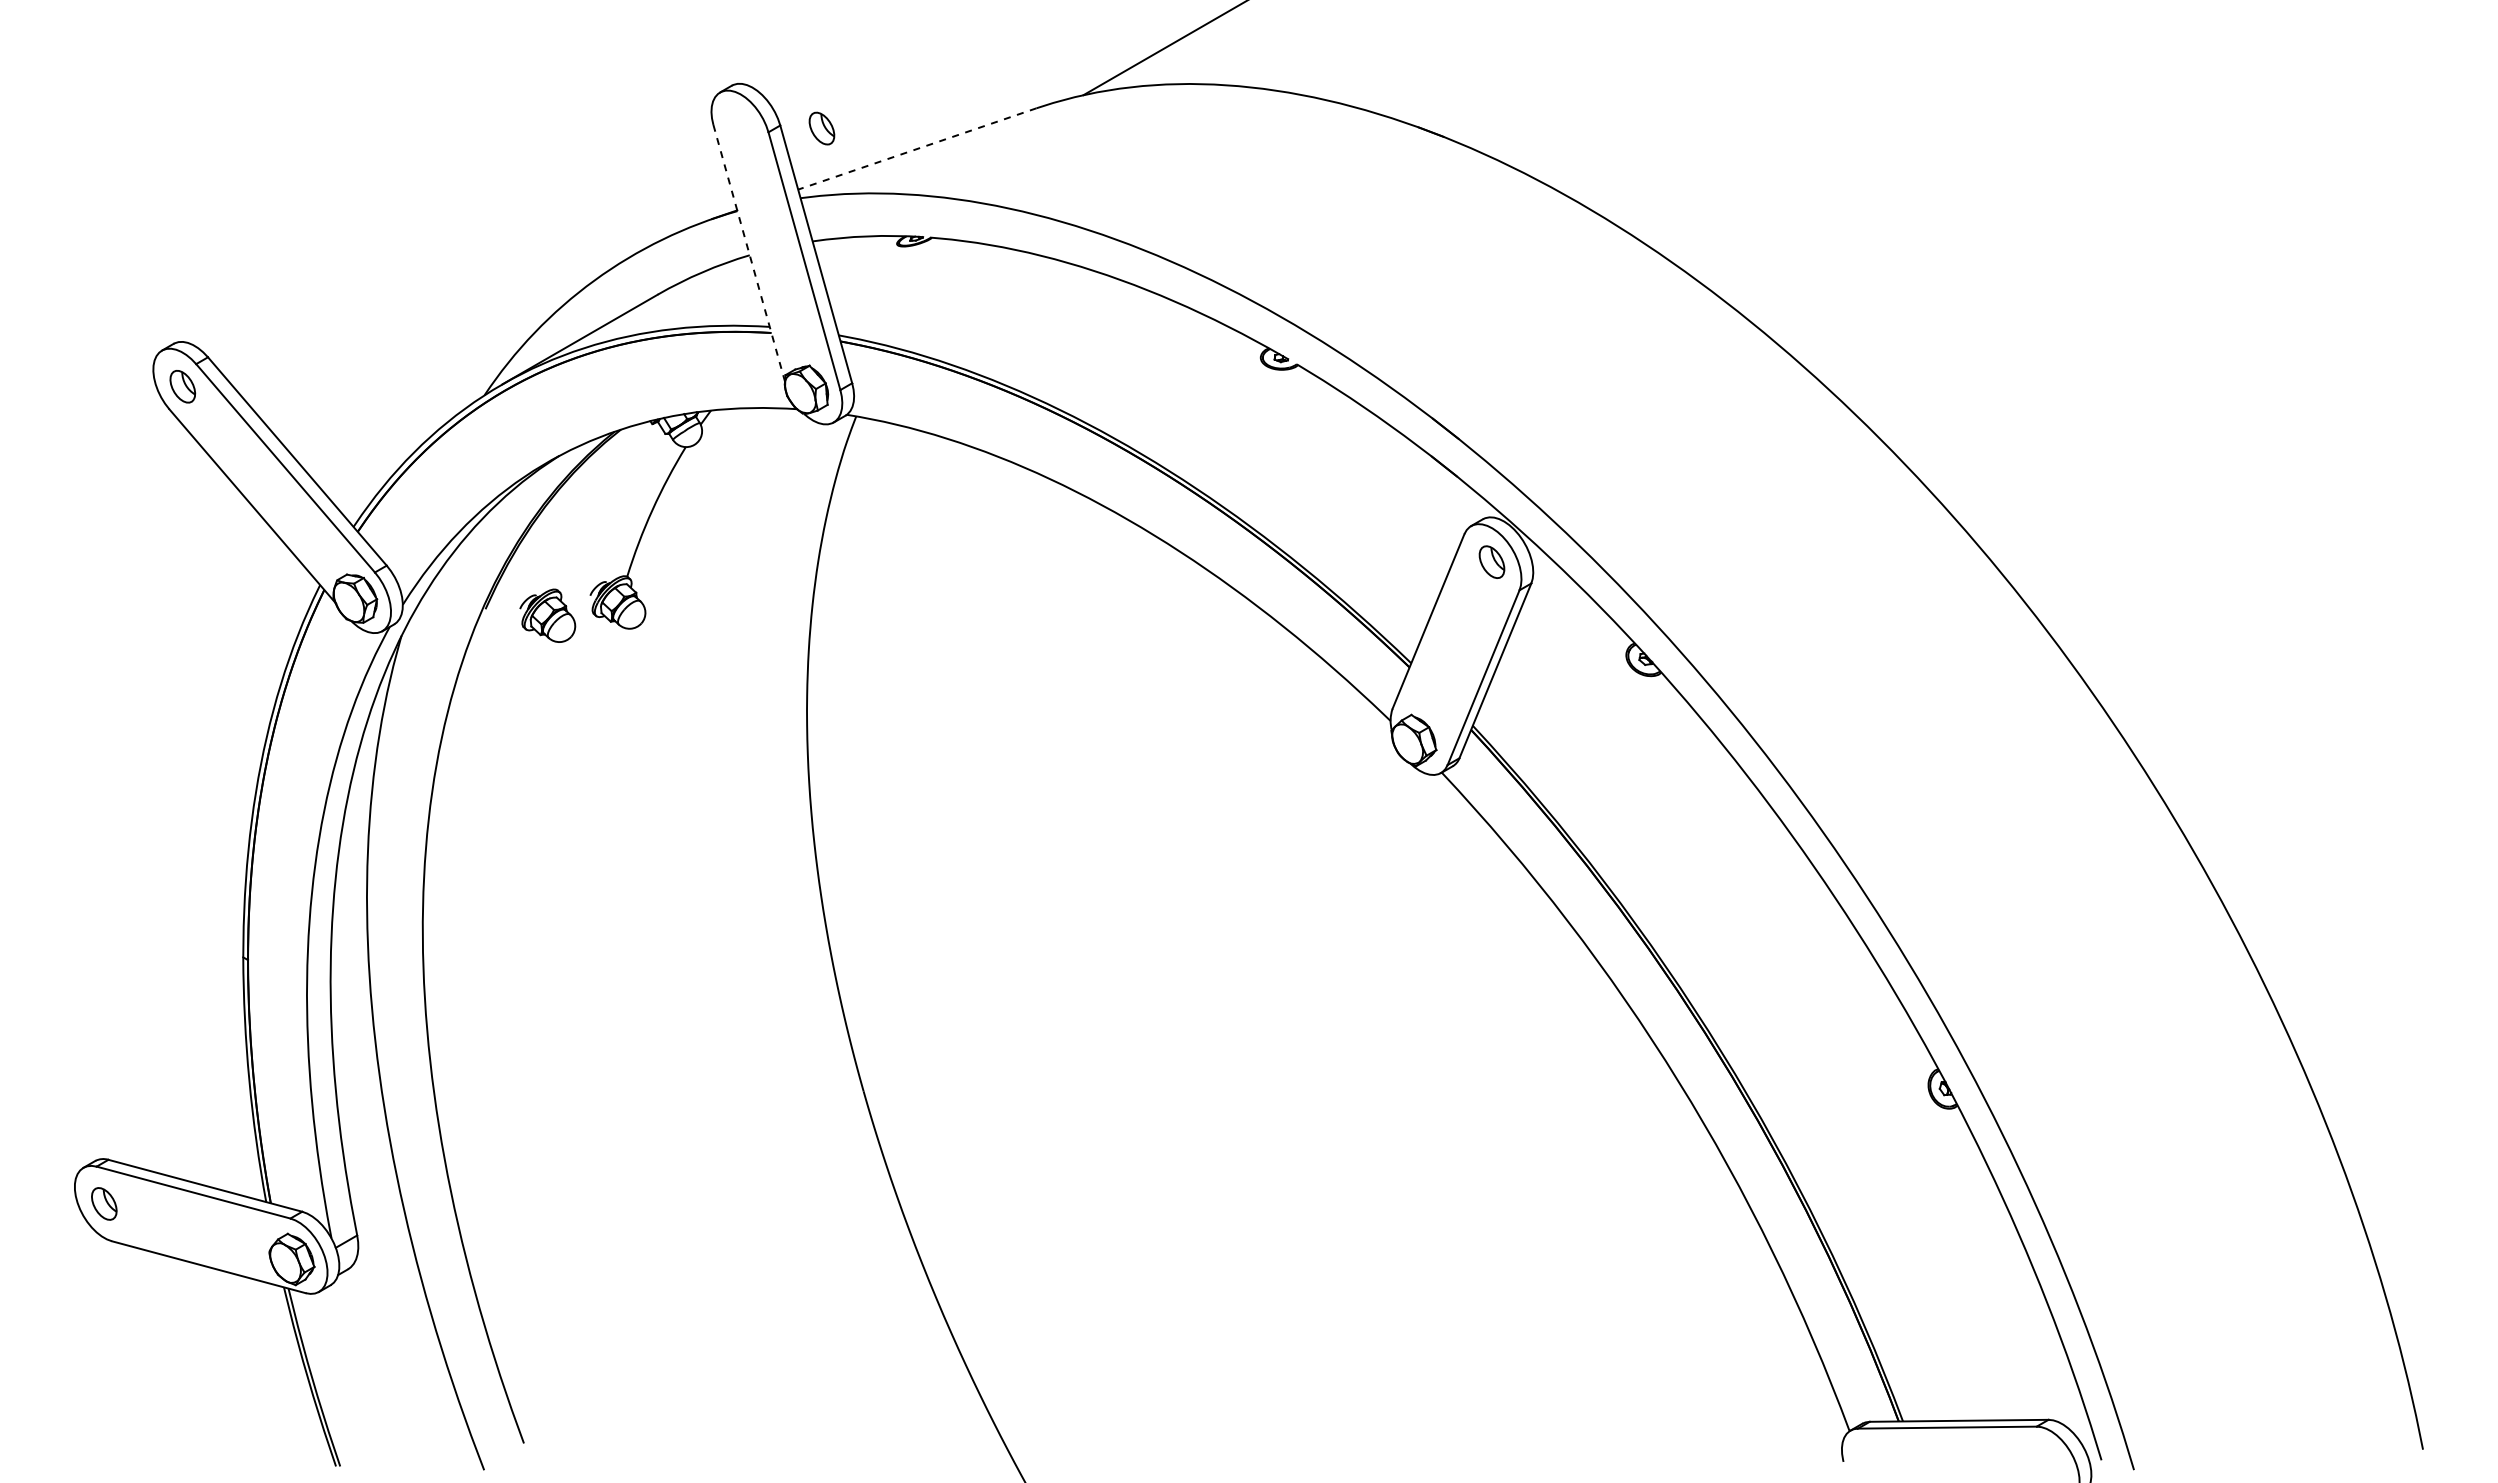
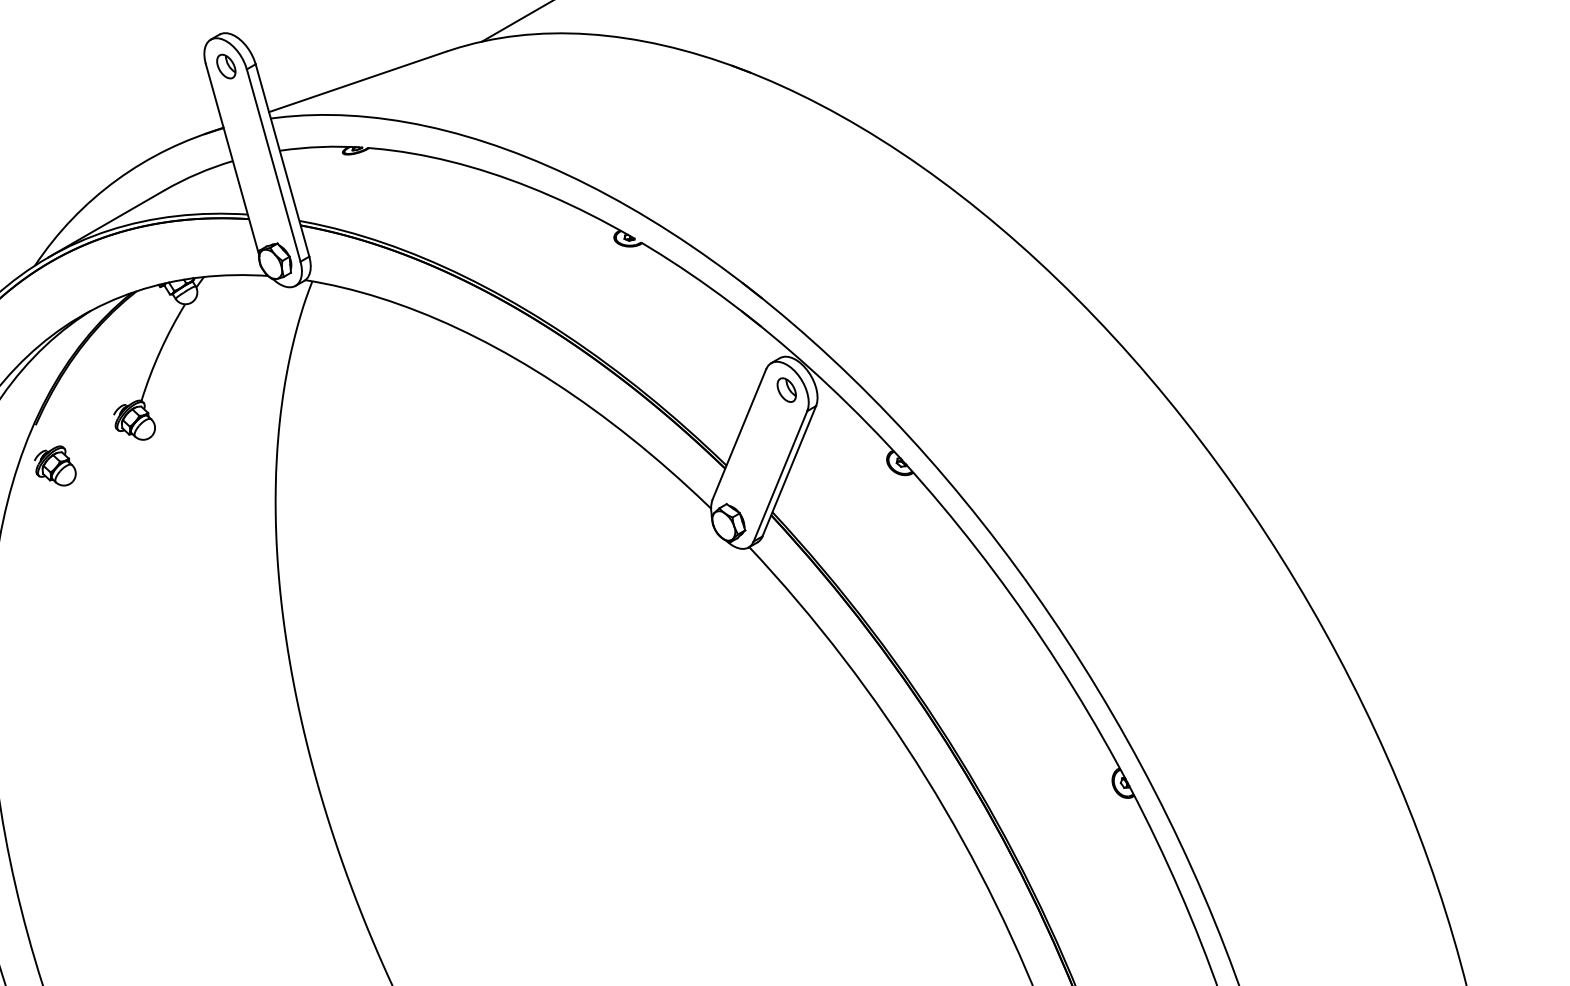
part: (821, 128) -> (225, 66), moved
line: (917, 148) -> (358, 81), dashed -> solid
line: (749, 253) -> (232, 159), dashed -> solid
part: (547, 615) -> (55, 465), moved

